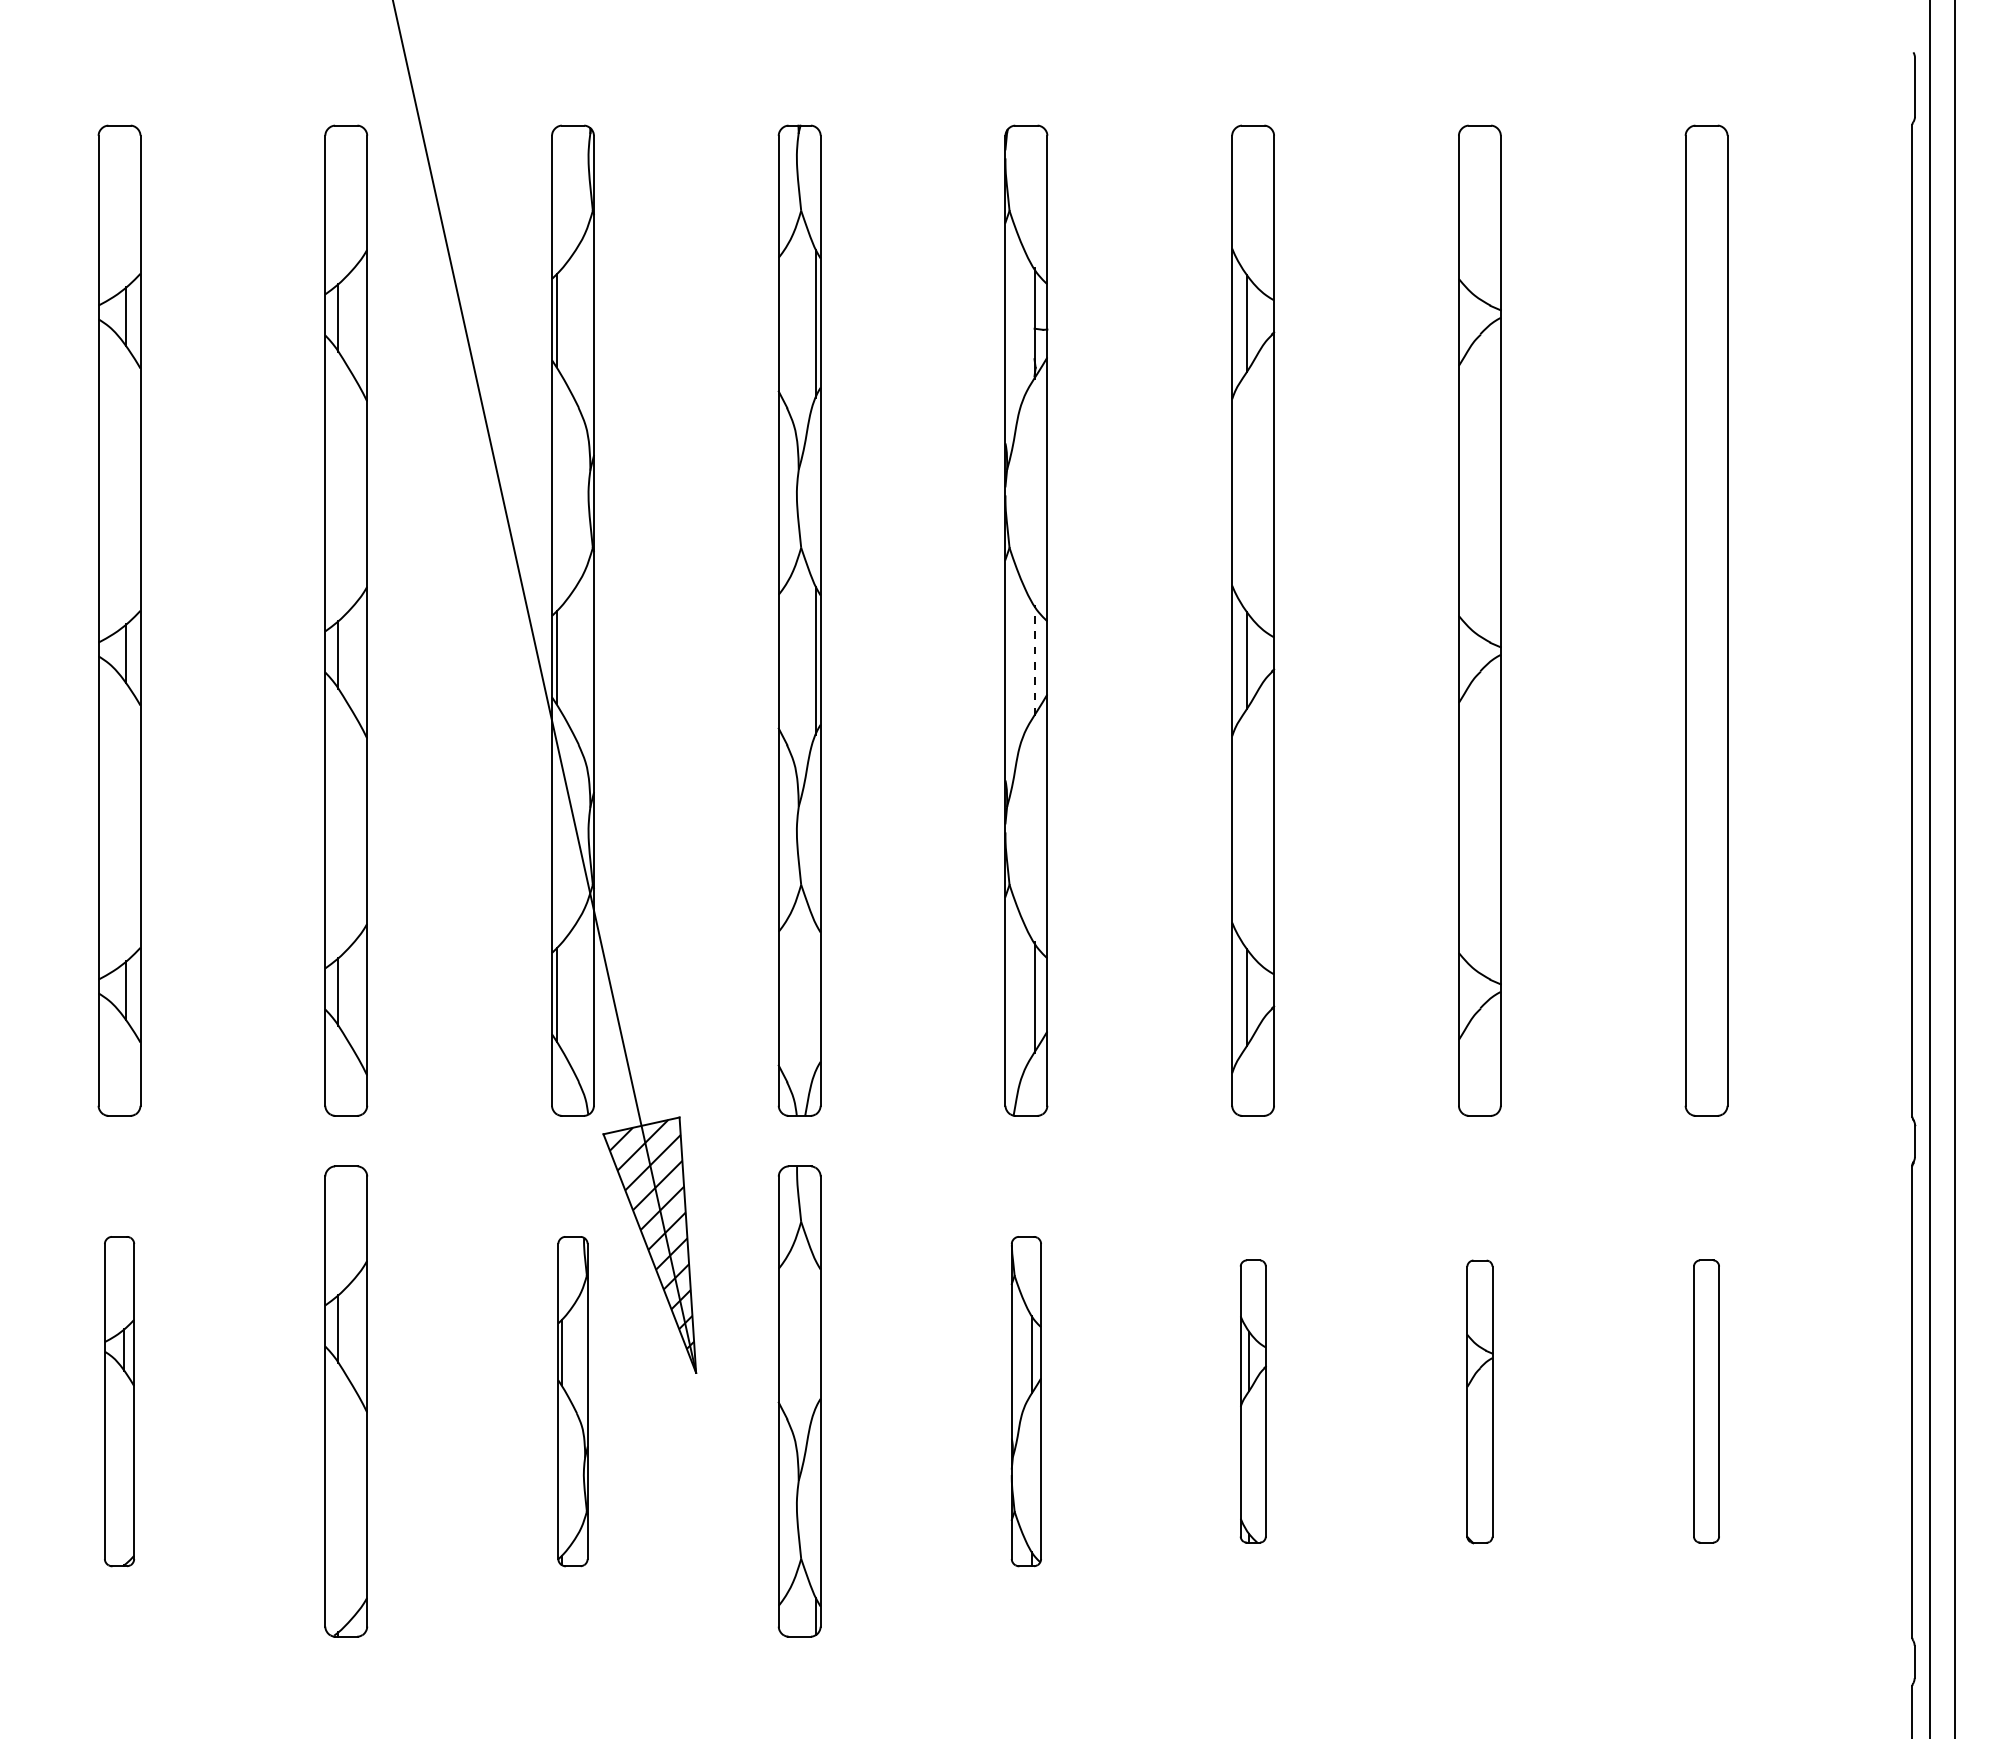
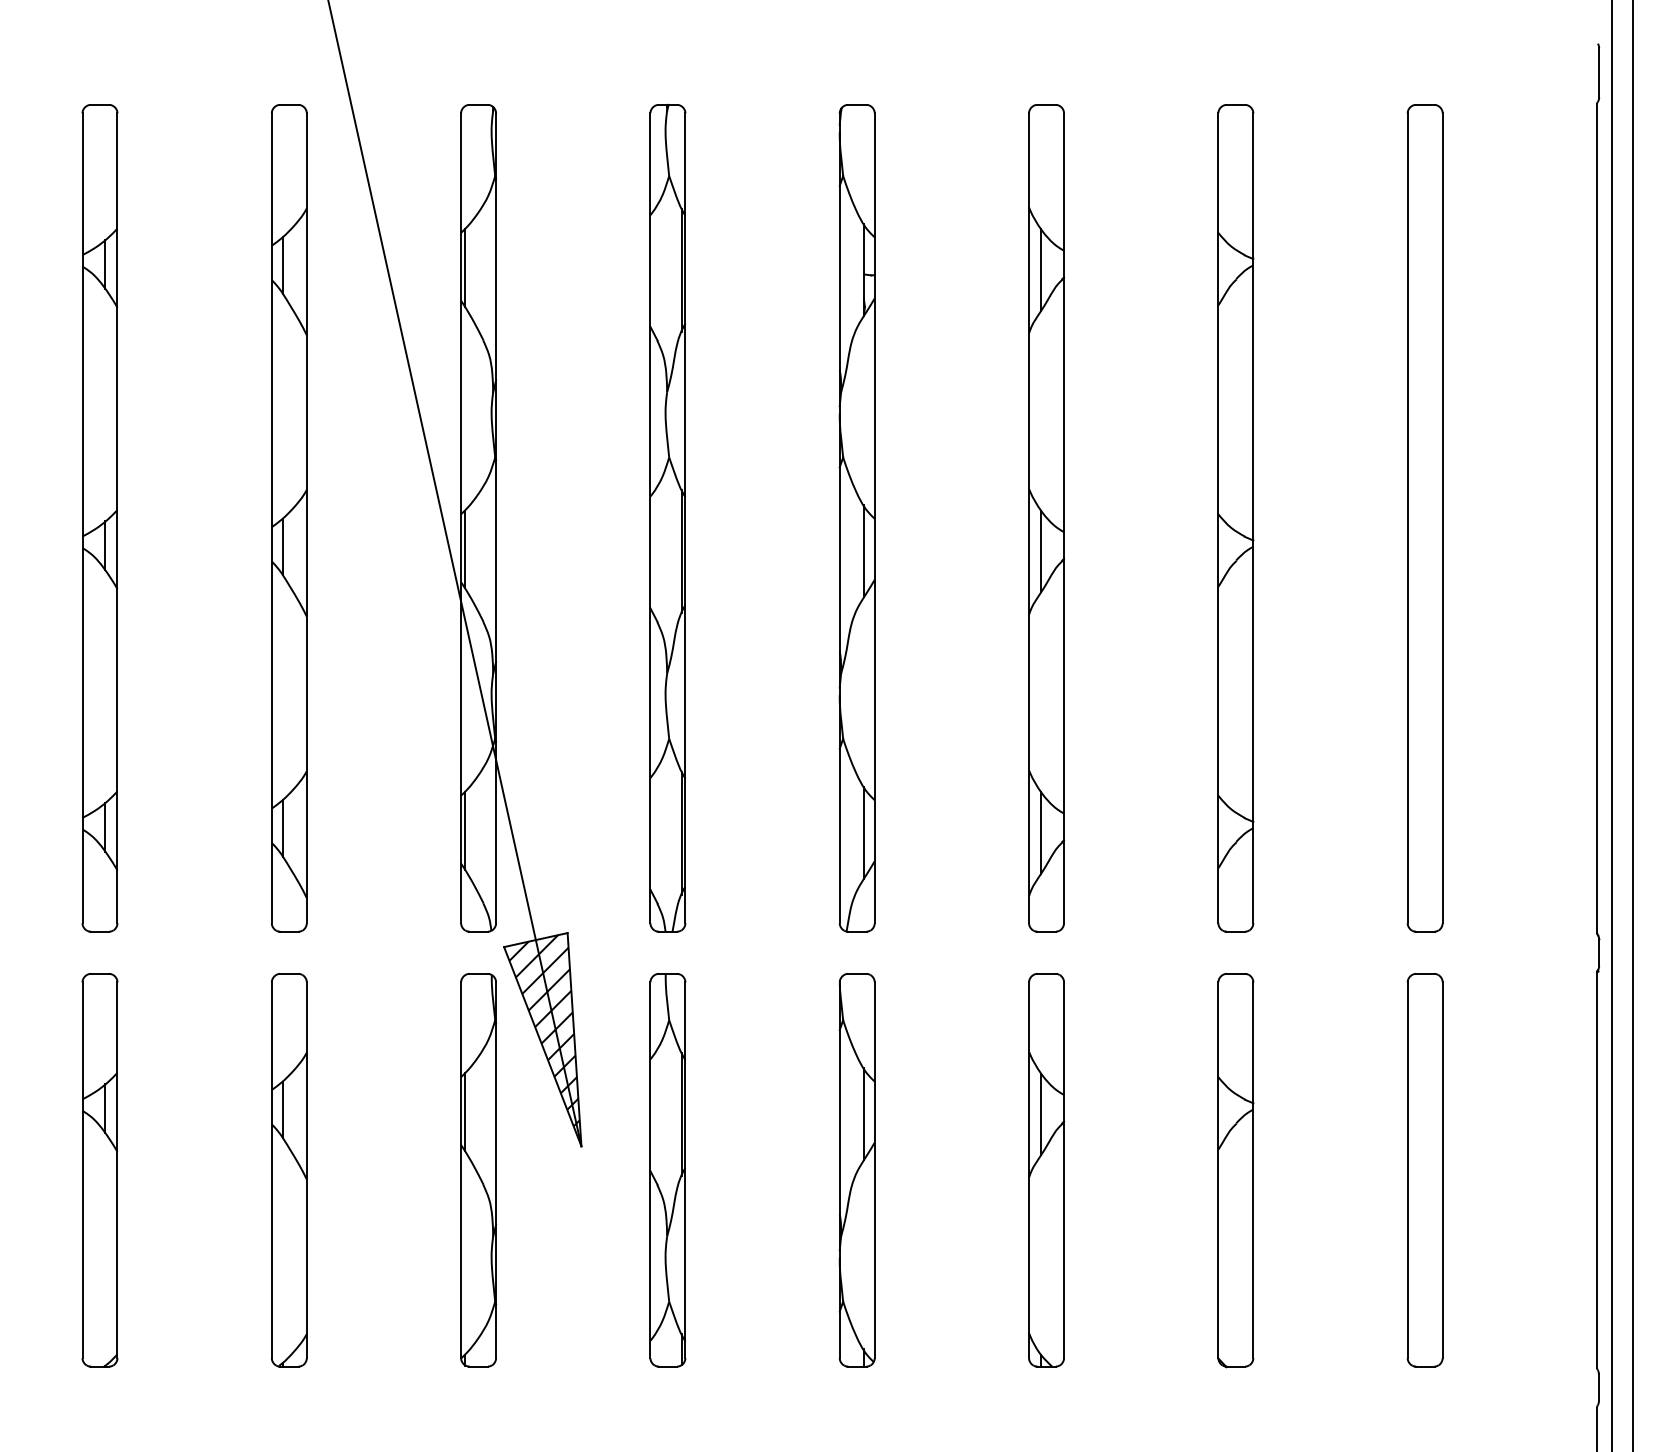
line: (1034, 659) -> (863, 550), dashed -> solid
line: (816, 997) -> (681, 832), added
line: (816, 1334) -> (681, 1114), added
part: (119, 1401) -> (99, 1170), size x1.43
part: (572, 1401) -> (478, 1170), size x1.43
part: (1026, 1401) -> (857, 1170), size x1.43
part: (1253, 1401) -> (1046, 1170), size x1.67
part: (1479, 1401) -> (1235, 1170), size x1.67
part: (1706, 1401) -> (1425, 1170), size x1.67

